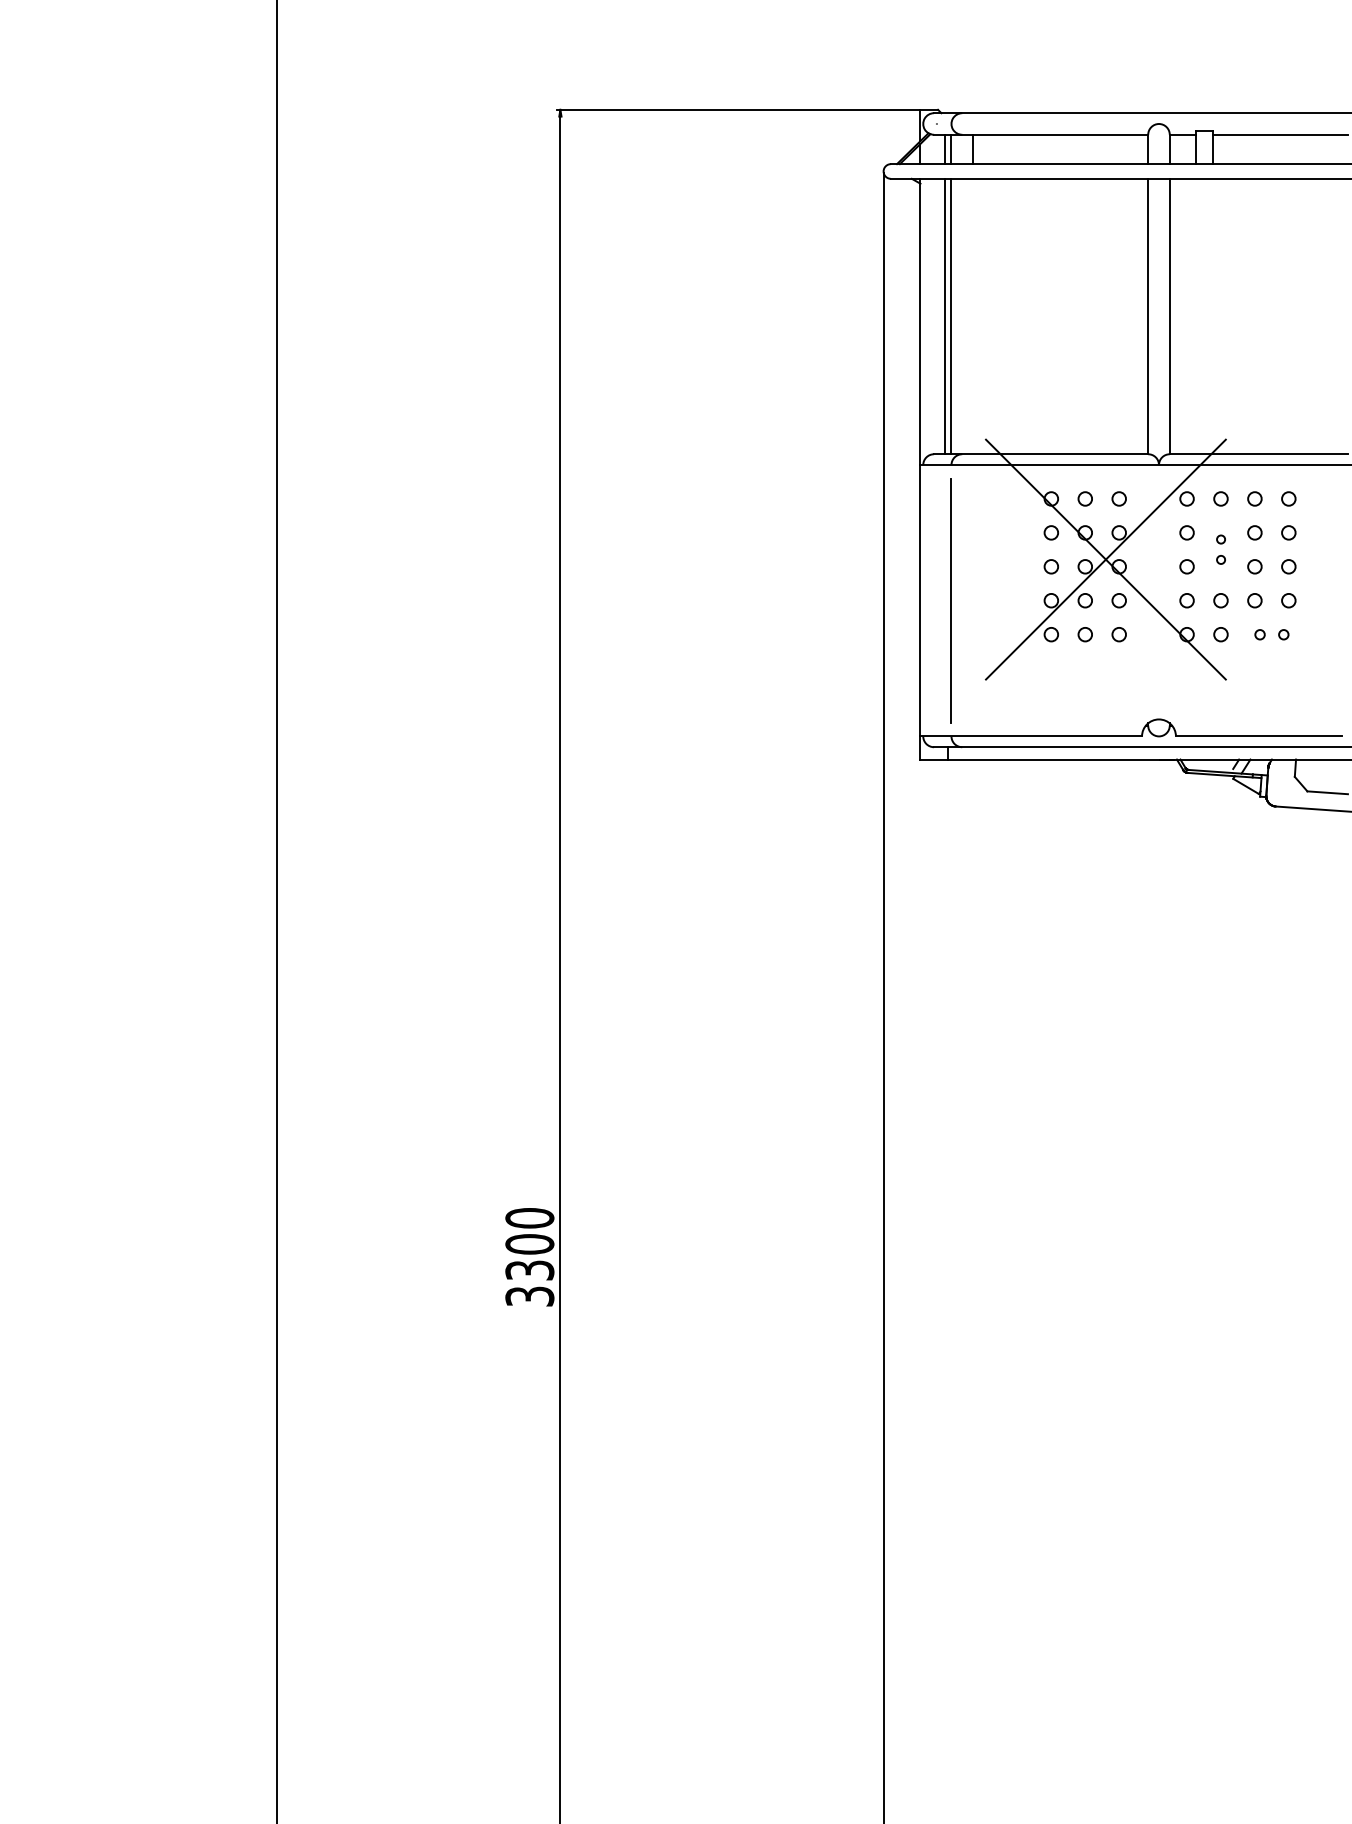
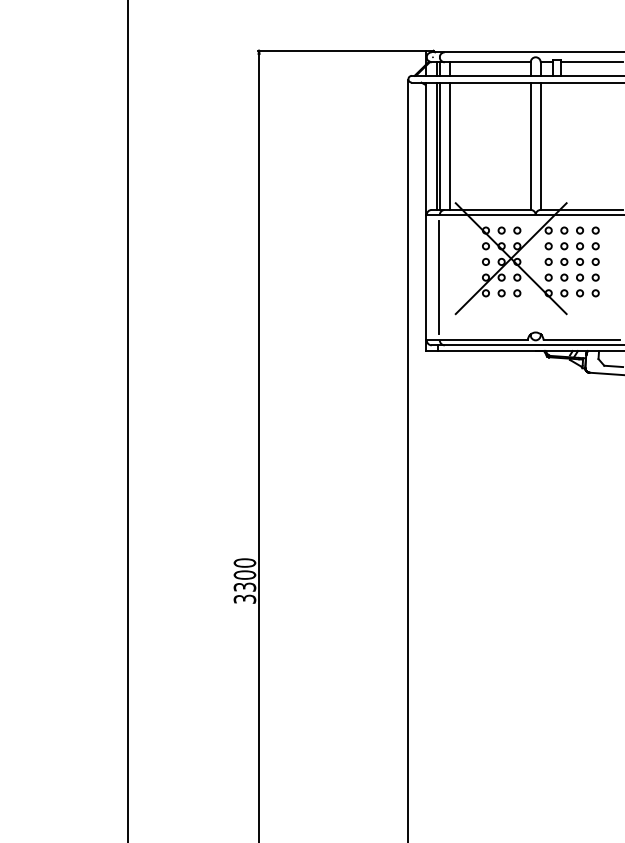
line: (972, 314) -> (449, 145), added
part: (1221, 548) -> (564, 253), size x1.67
part: (1271, 635) -> (587, 293), size x1.43

